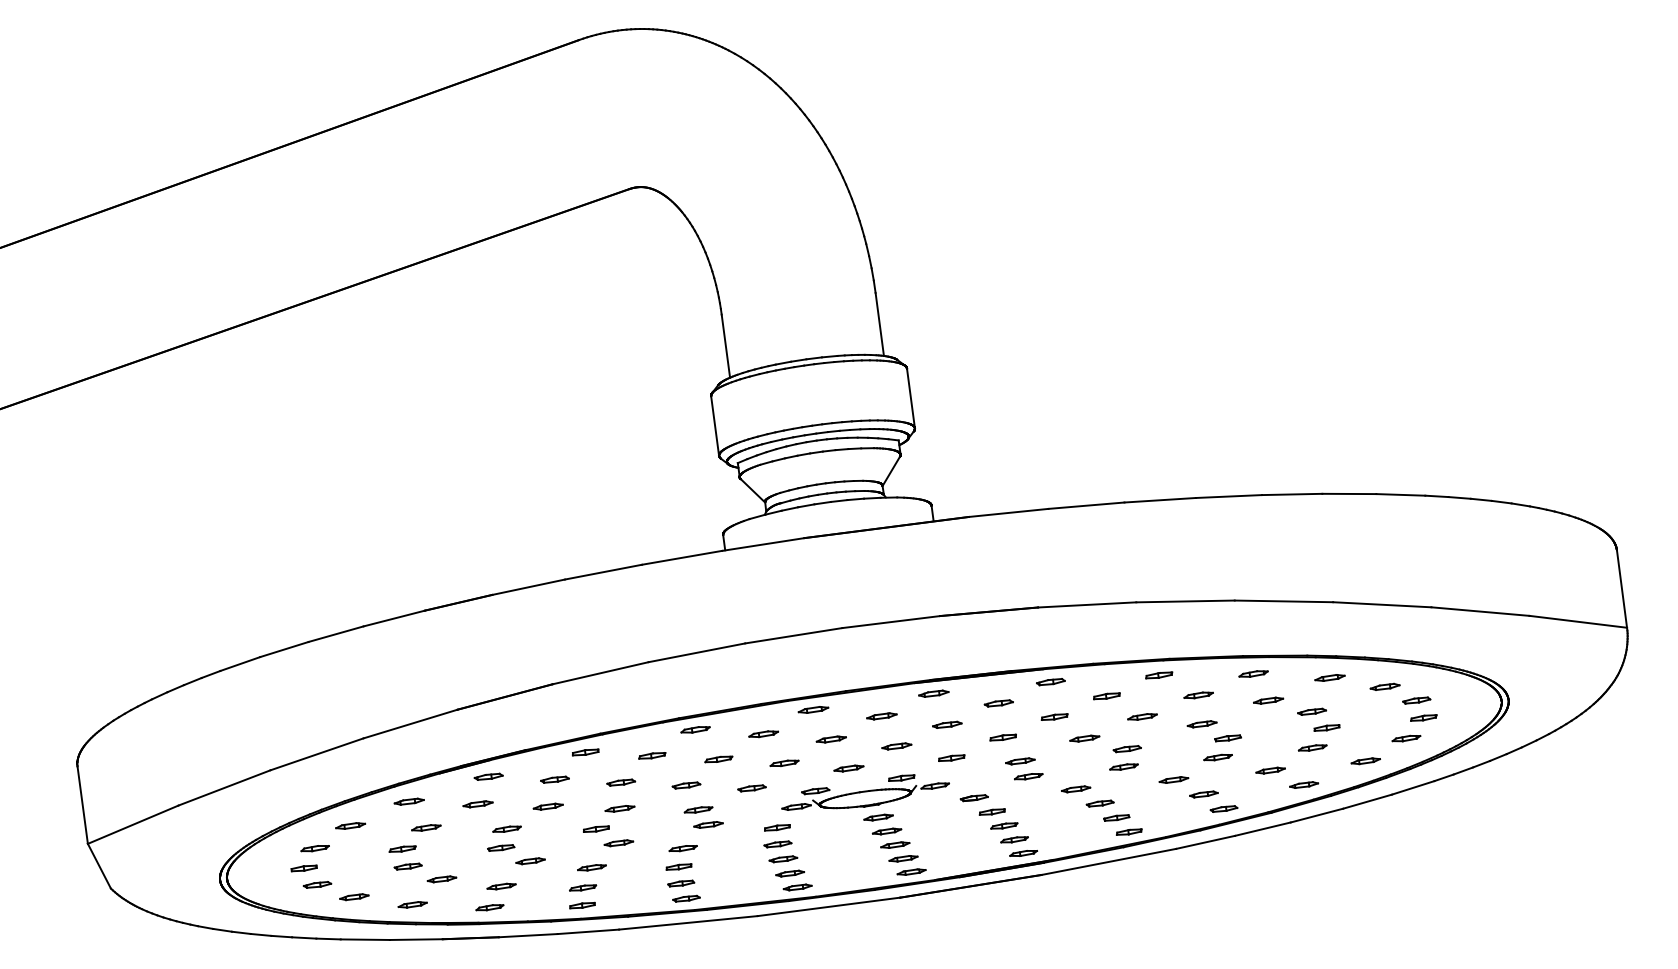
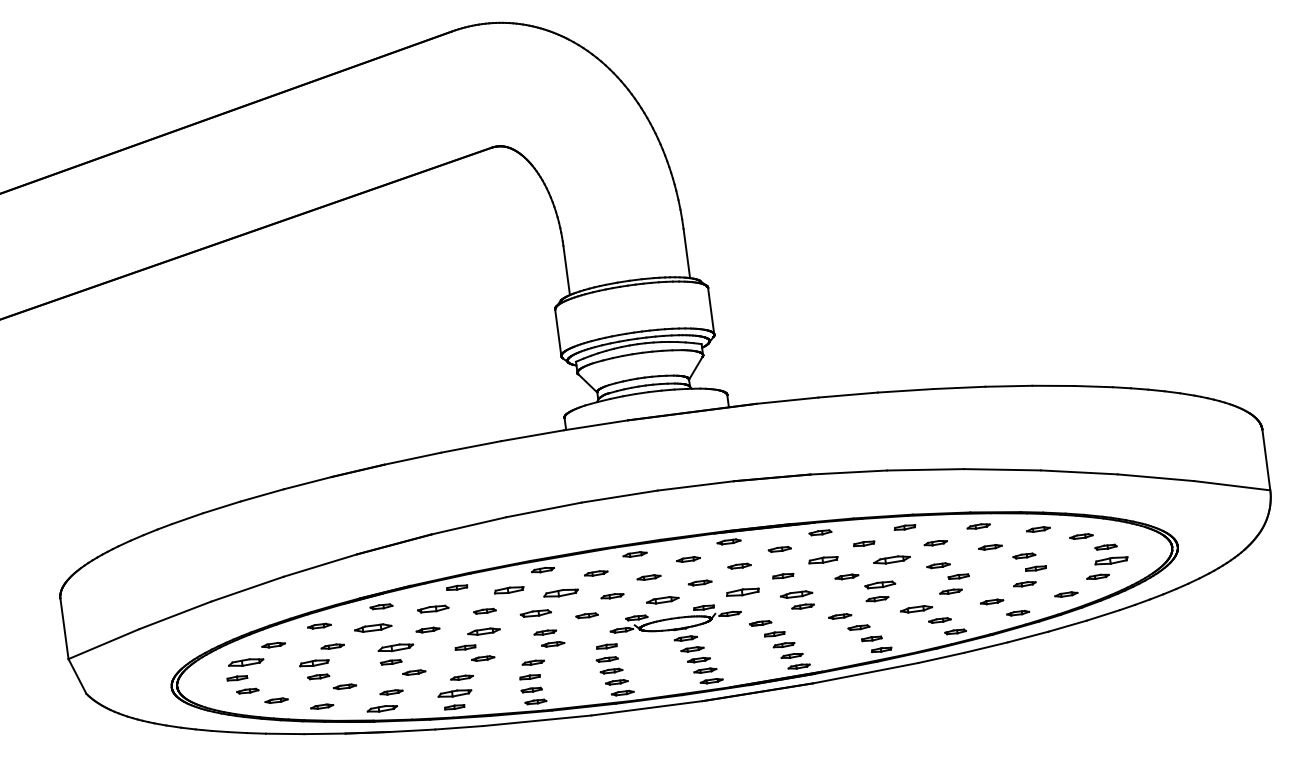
part: (1054, 716) -> (823, 559), size x1.4
part: (1142, 716) -> (891, 559), size x1.6
part: (1423, 717) -> (1111, 560), size x1.6
part: (1126, 749) -> (879, 585), size x1.4
part: (652, 755) -> (509, 590), size x1.4
part: (951, 757) -> (742, 591), size x1.6
part: (718, 759) -> (560, 593), size x1.6
part: (1020, 761) -> (796, 594), size x1.4
part: (848, 768) -> (662, 600), size x1.4
part: (554, 779) -> (432, 608), size x1.4
part: (1173, 779) -> (916, 608), size x1.4
part: (686, 785) -> (535, 613), size x1.4
part: (477, 804) -> (372, 628), size x1.6
part: (619, 808) -> (483, 631), size x1.4
part: (506, 828) -> (395, 647), size x1.6
part: (314, 848) -> (245, 662), size x1.6
part: (402, 848) -> (314, 662), size x1.4
part: (583, 887) -> (455, 693), size x1.6
part: (489, 907) -> (382, 708), size x1.4

